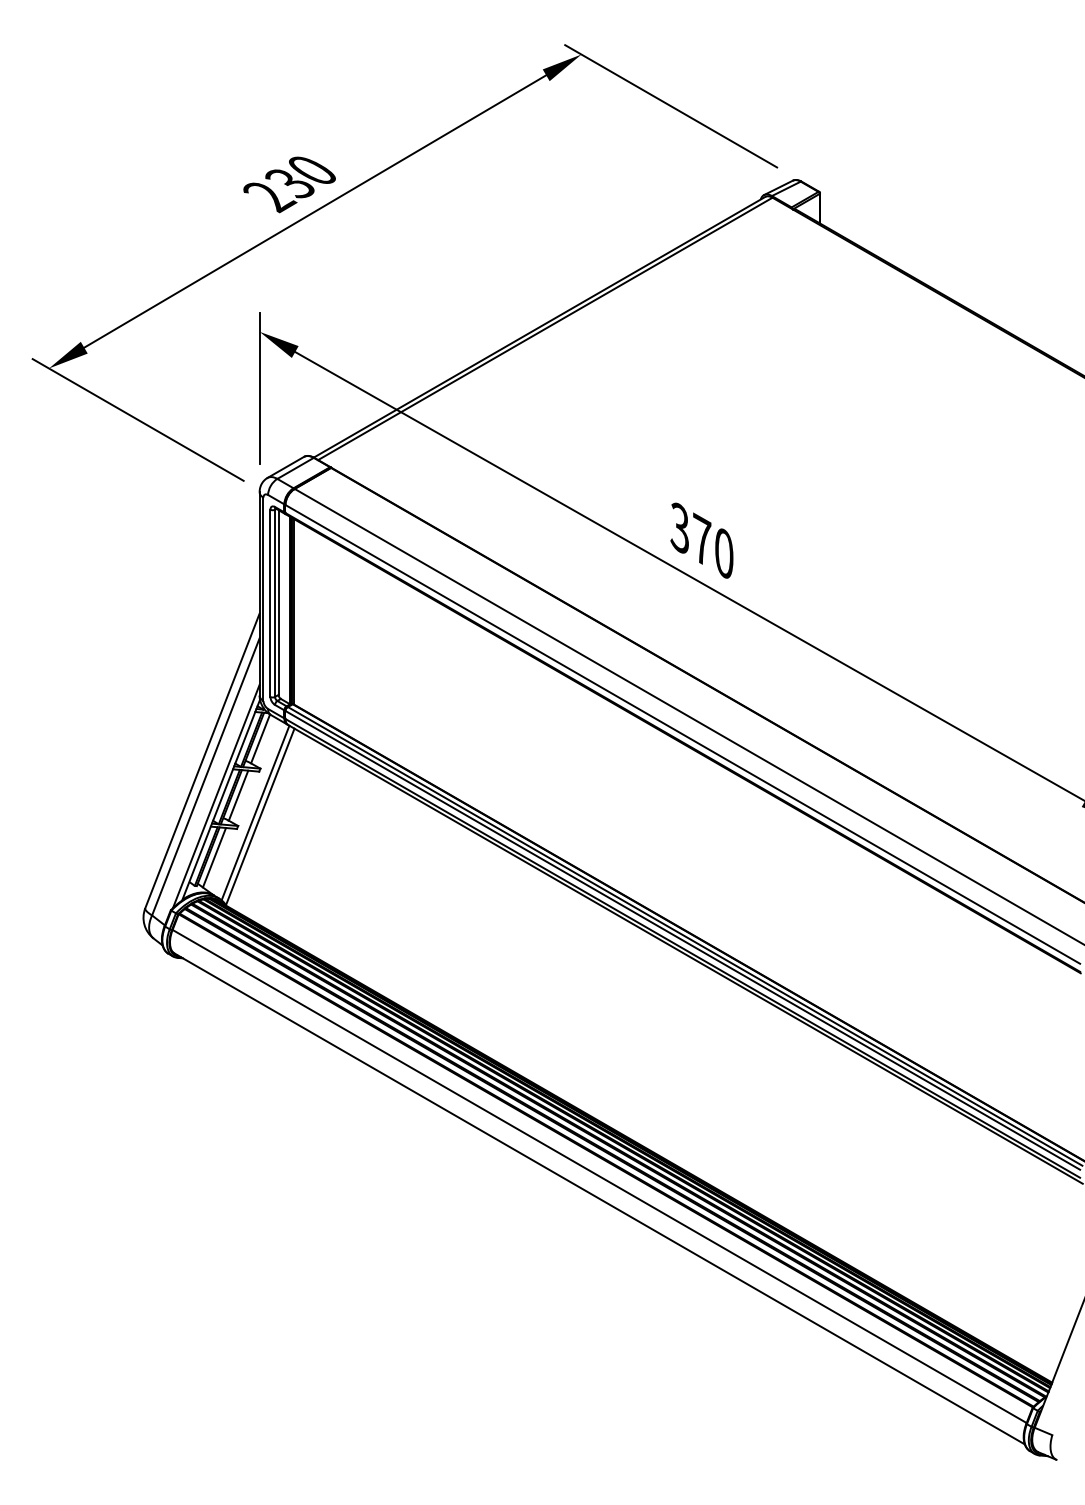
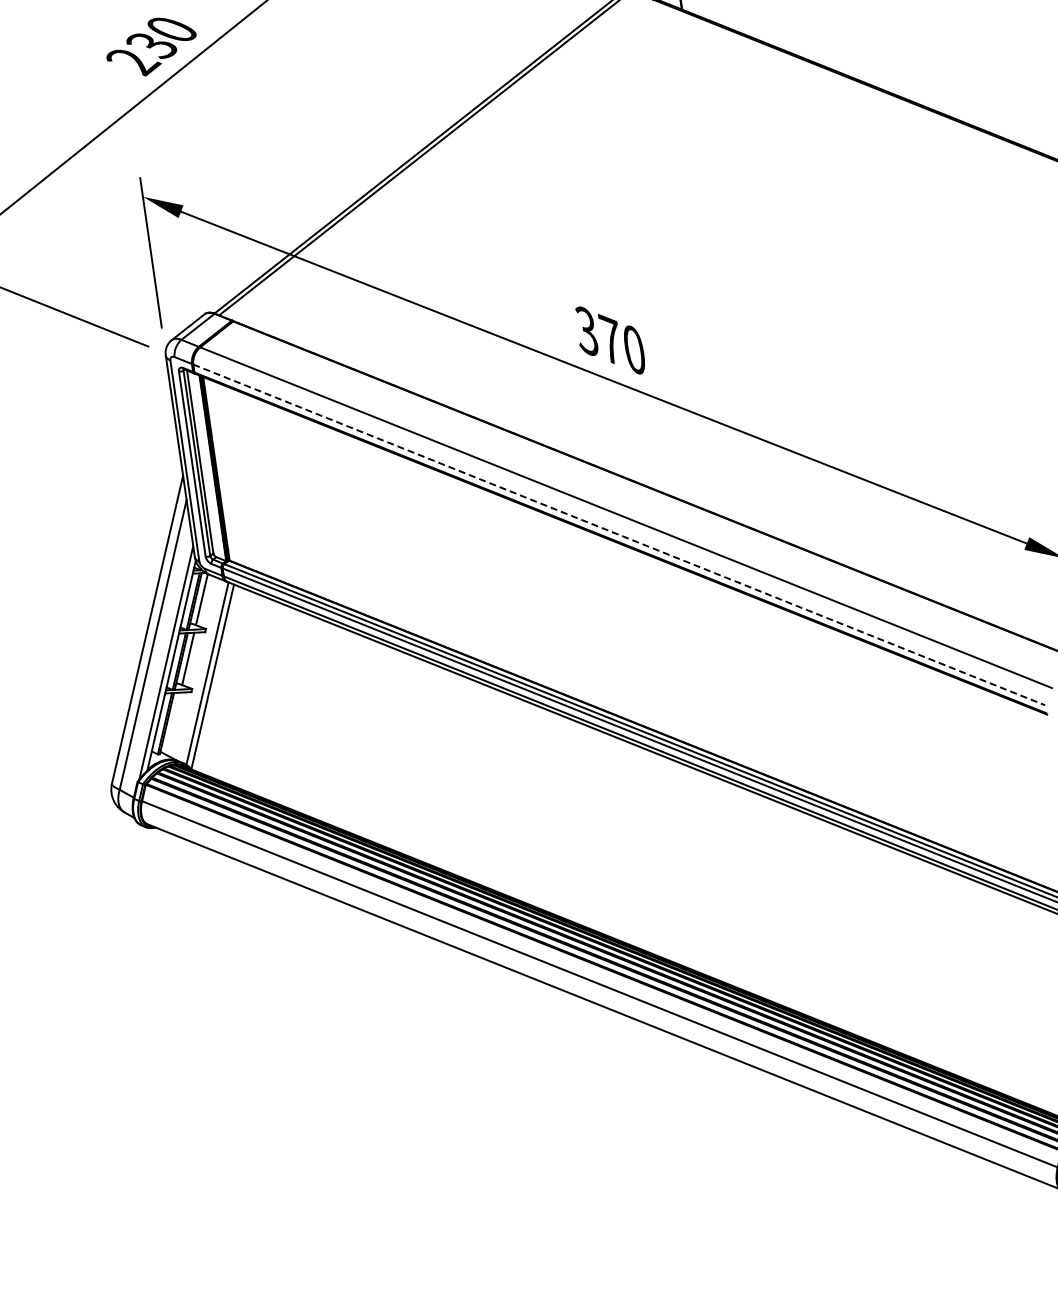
line: (682, 734) -> (618, 535), solid -> dashed
line: (214, 857) -> (173, 723), removed

